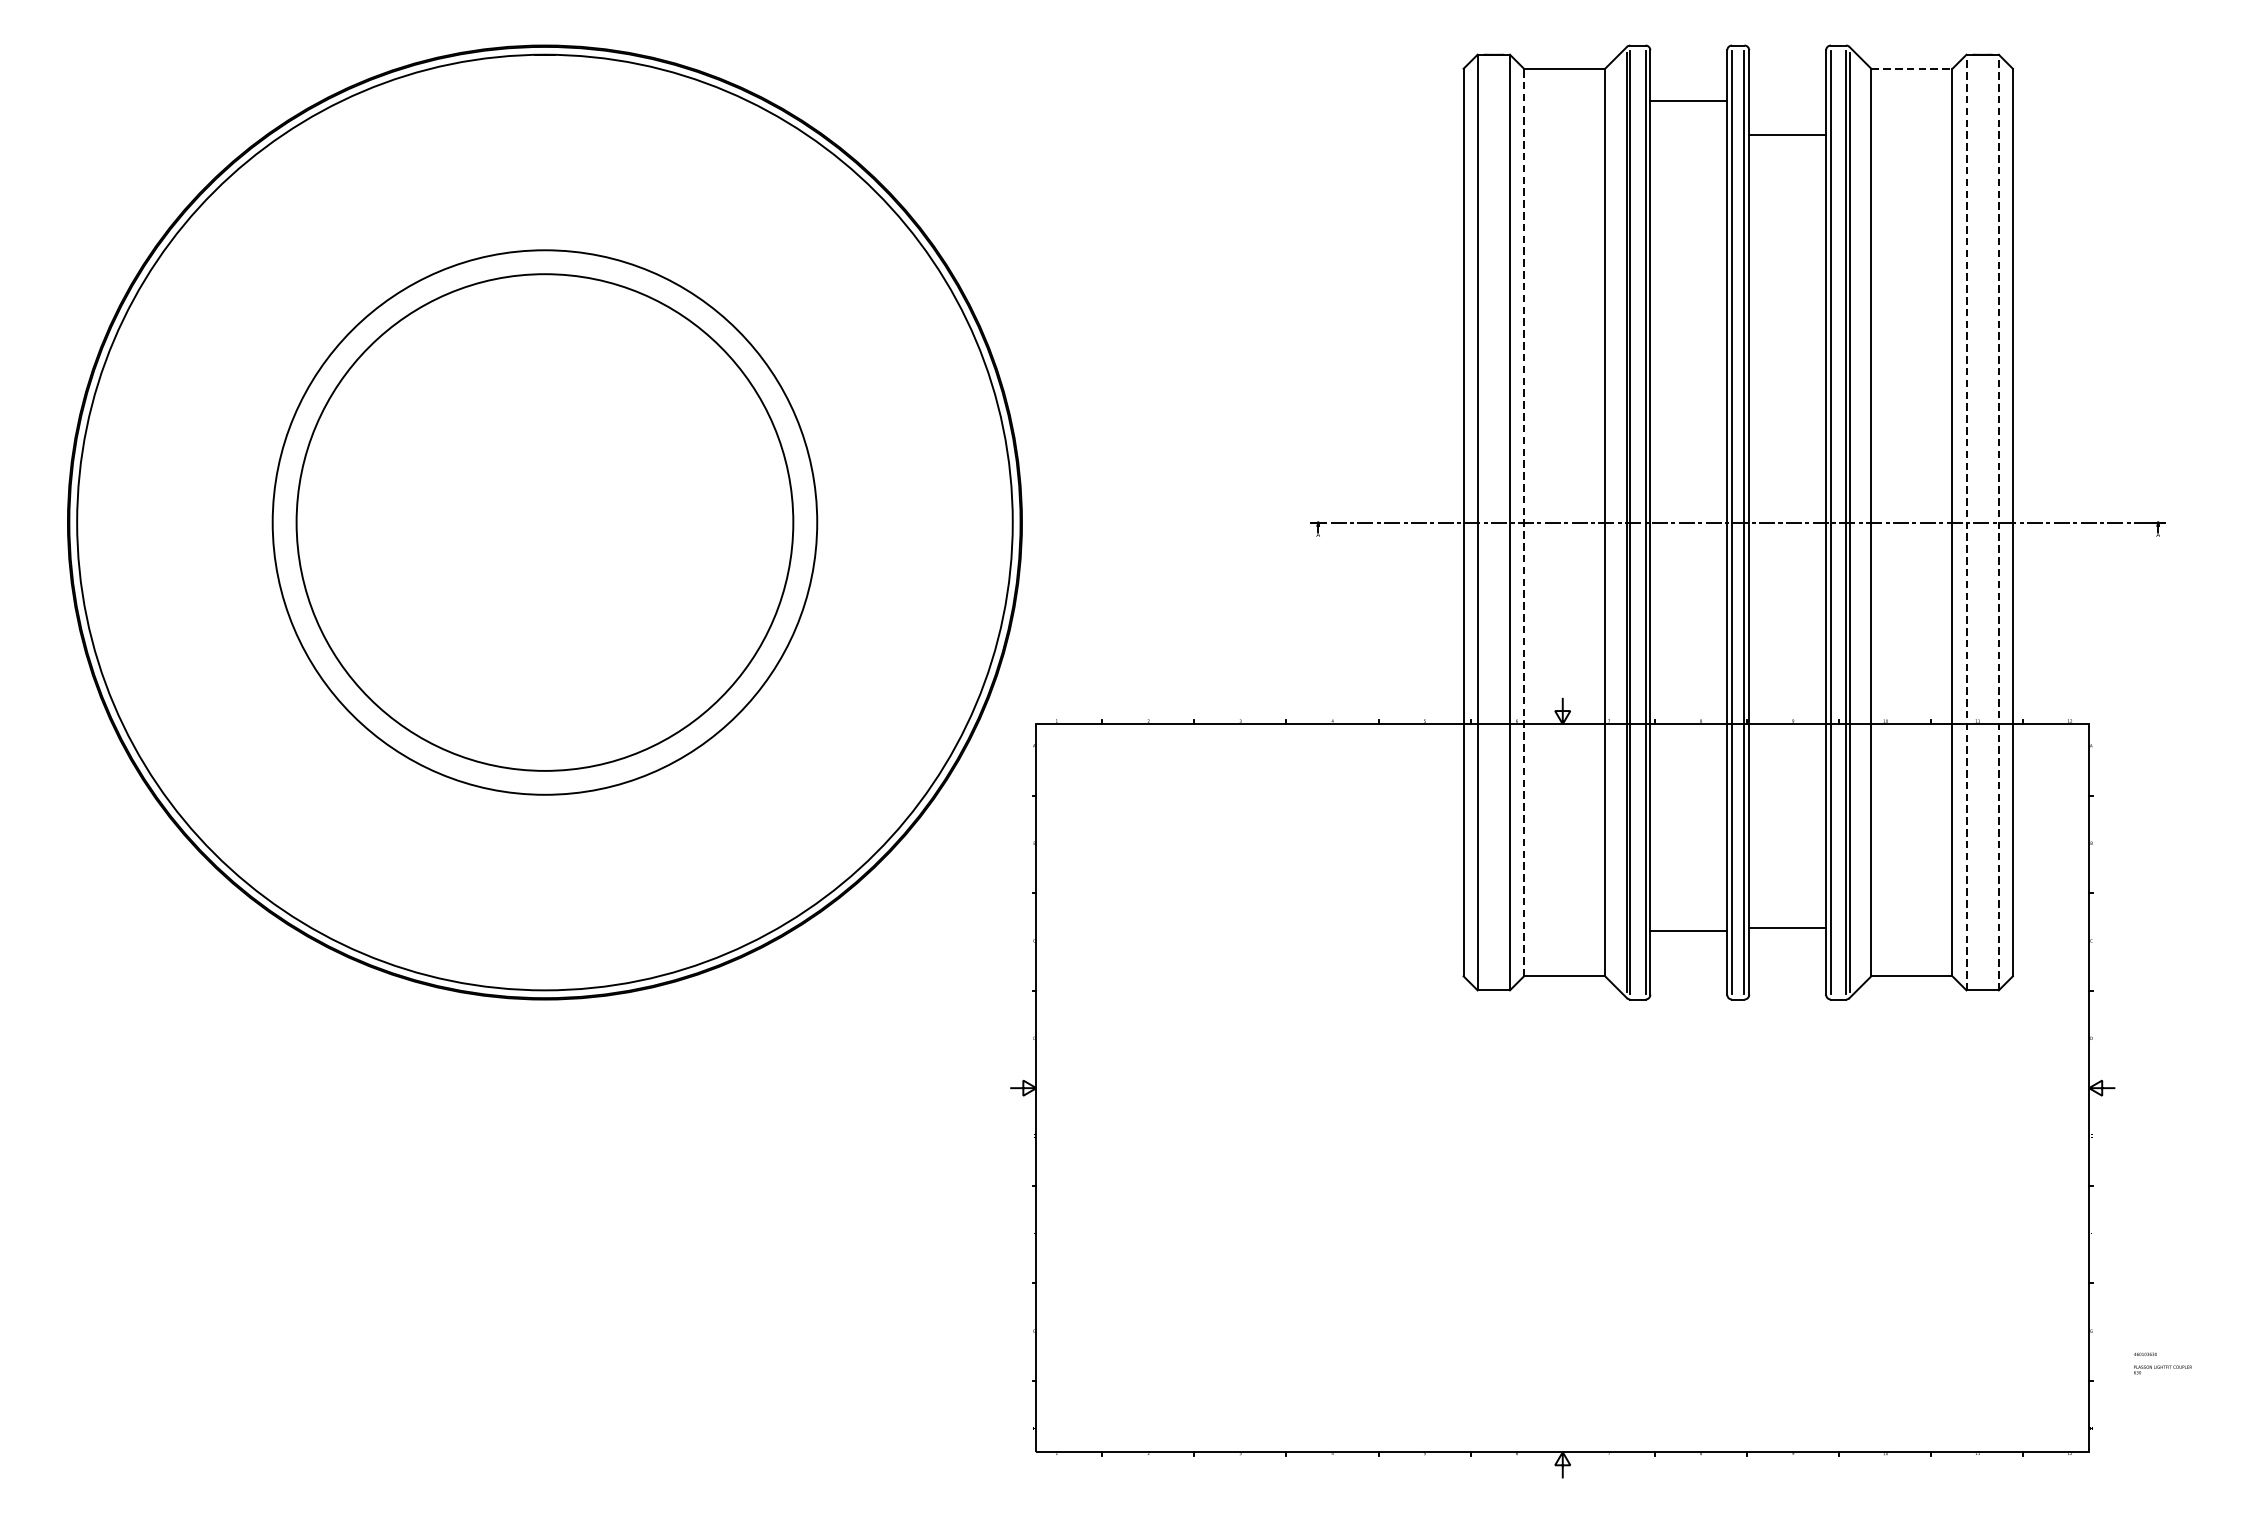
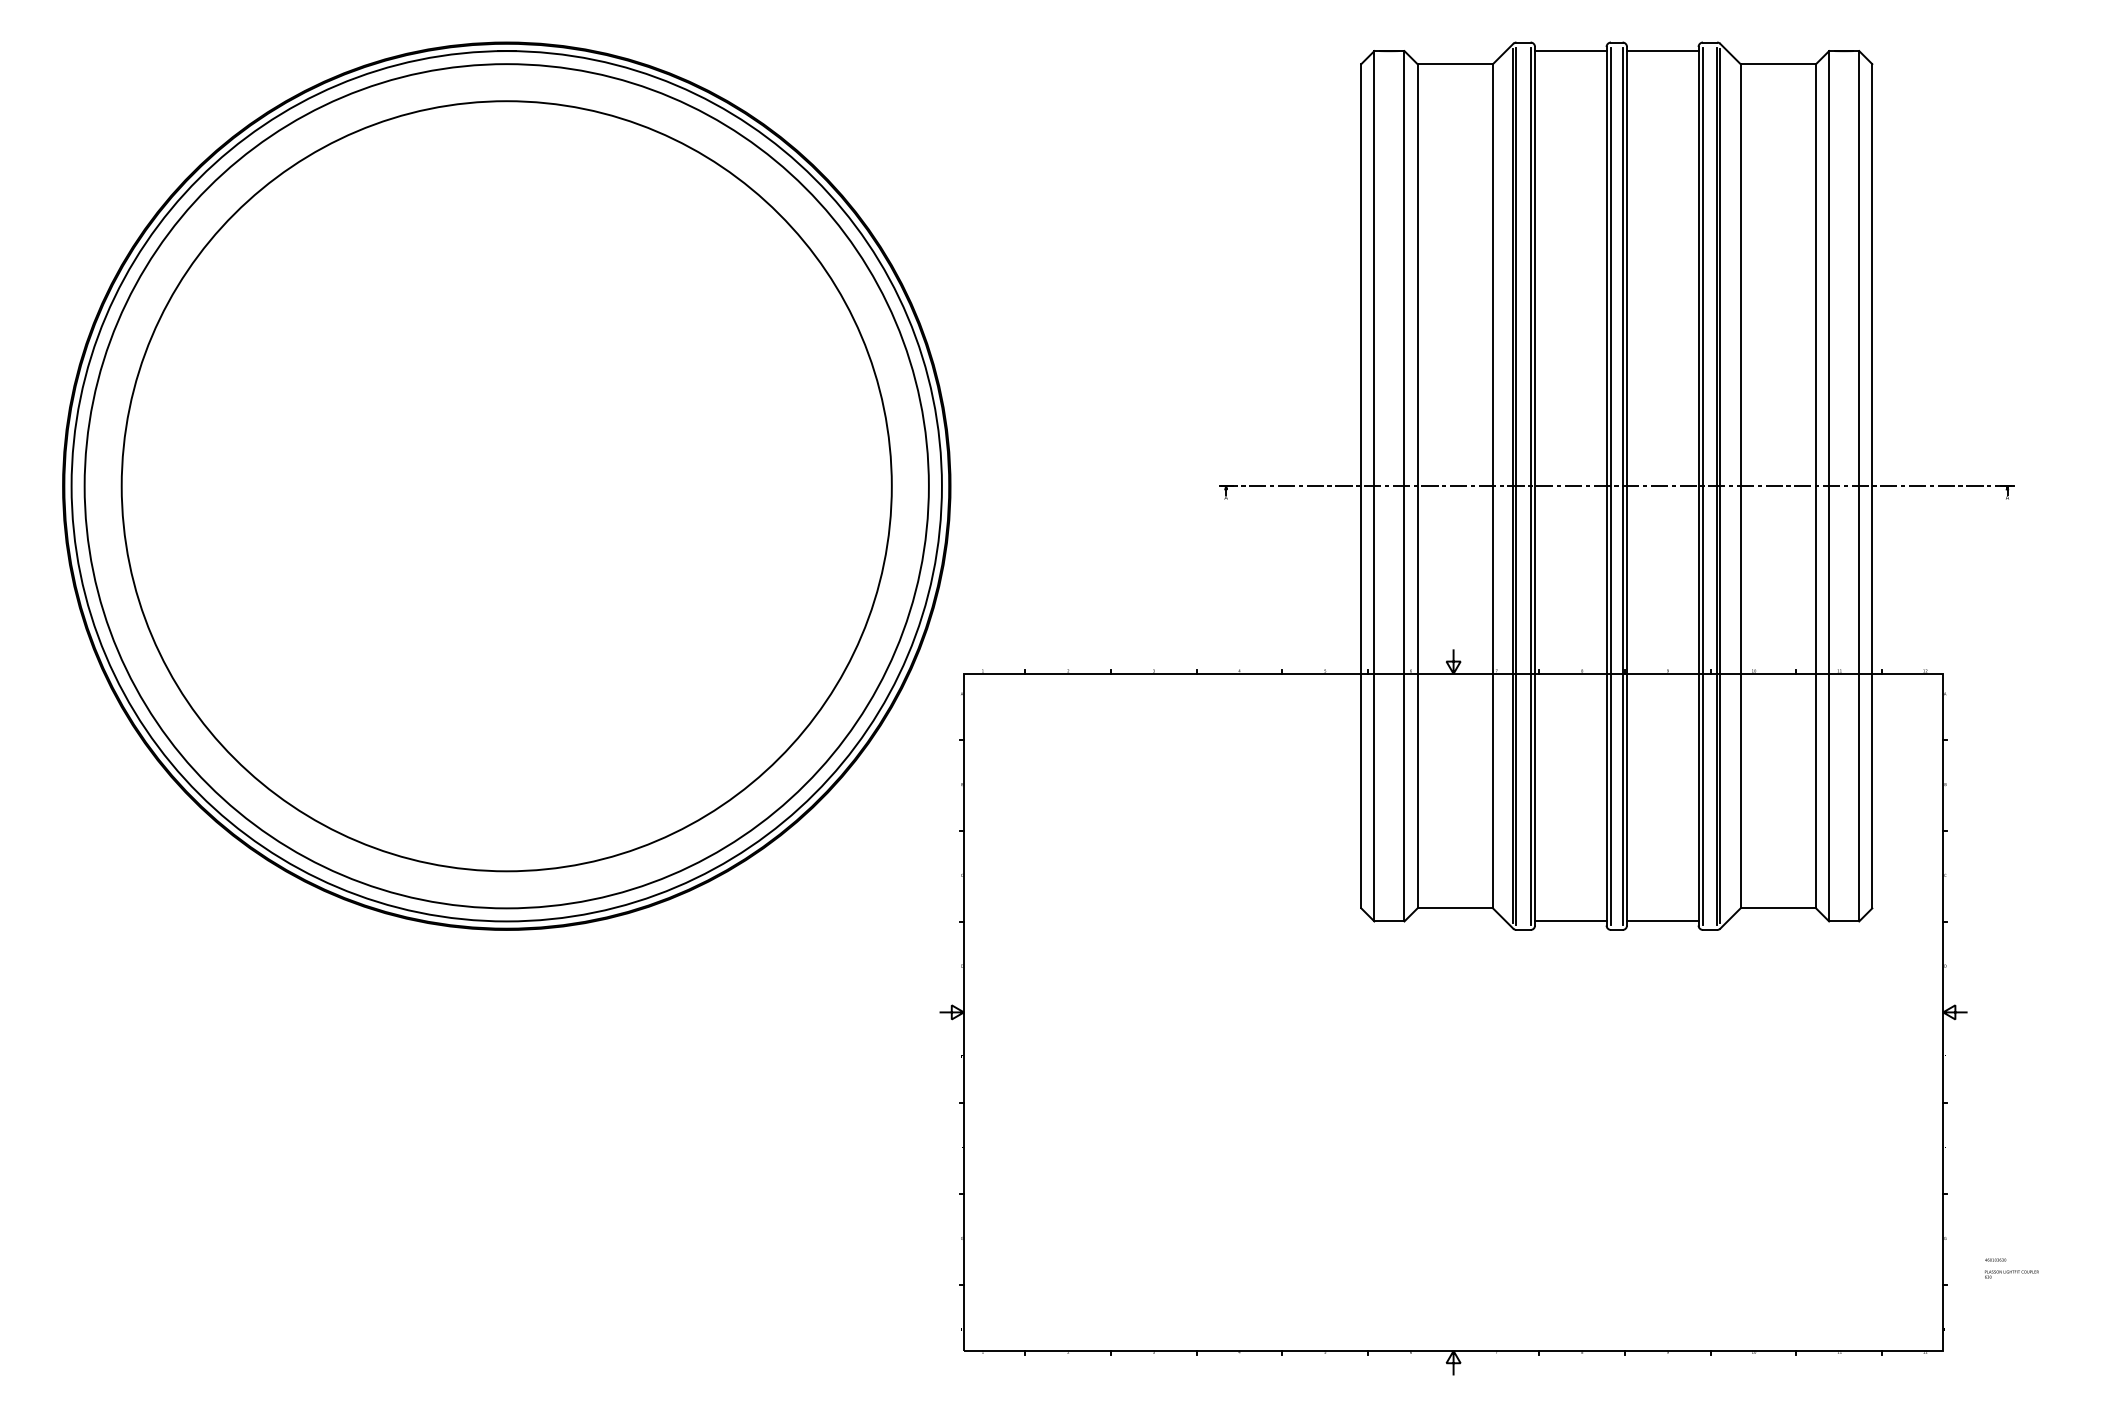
line: (1912, 69) -> (1778, 64), dashed -> solid
line: (1688, 101) -> (1570, 51), moved
line: (1787, 134) -> (1662, 51), moved
line: (1523, 521) -> (1417, 485), dashed -> solid
line: (1966, 521) -> (1829, 485), dashed -> solid
line: (1999, 521) -> (1859, 485), dashed -> solid
circle: (544, 522) -> (506, 486), size x1.67
circle: (544, 522) -> (506, 486), size x1.67
line: (1787, 928) -> (1662, 921), moved
line: (1688, 931) -> (1570, 921), moved

